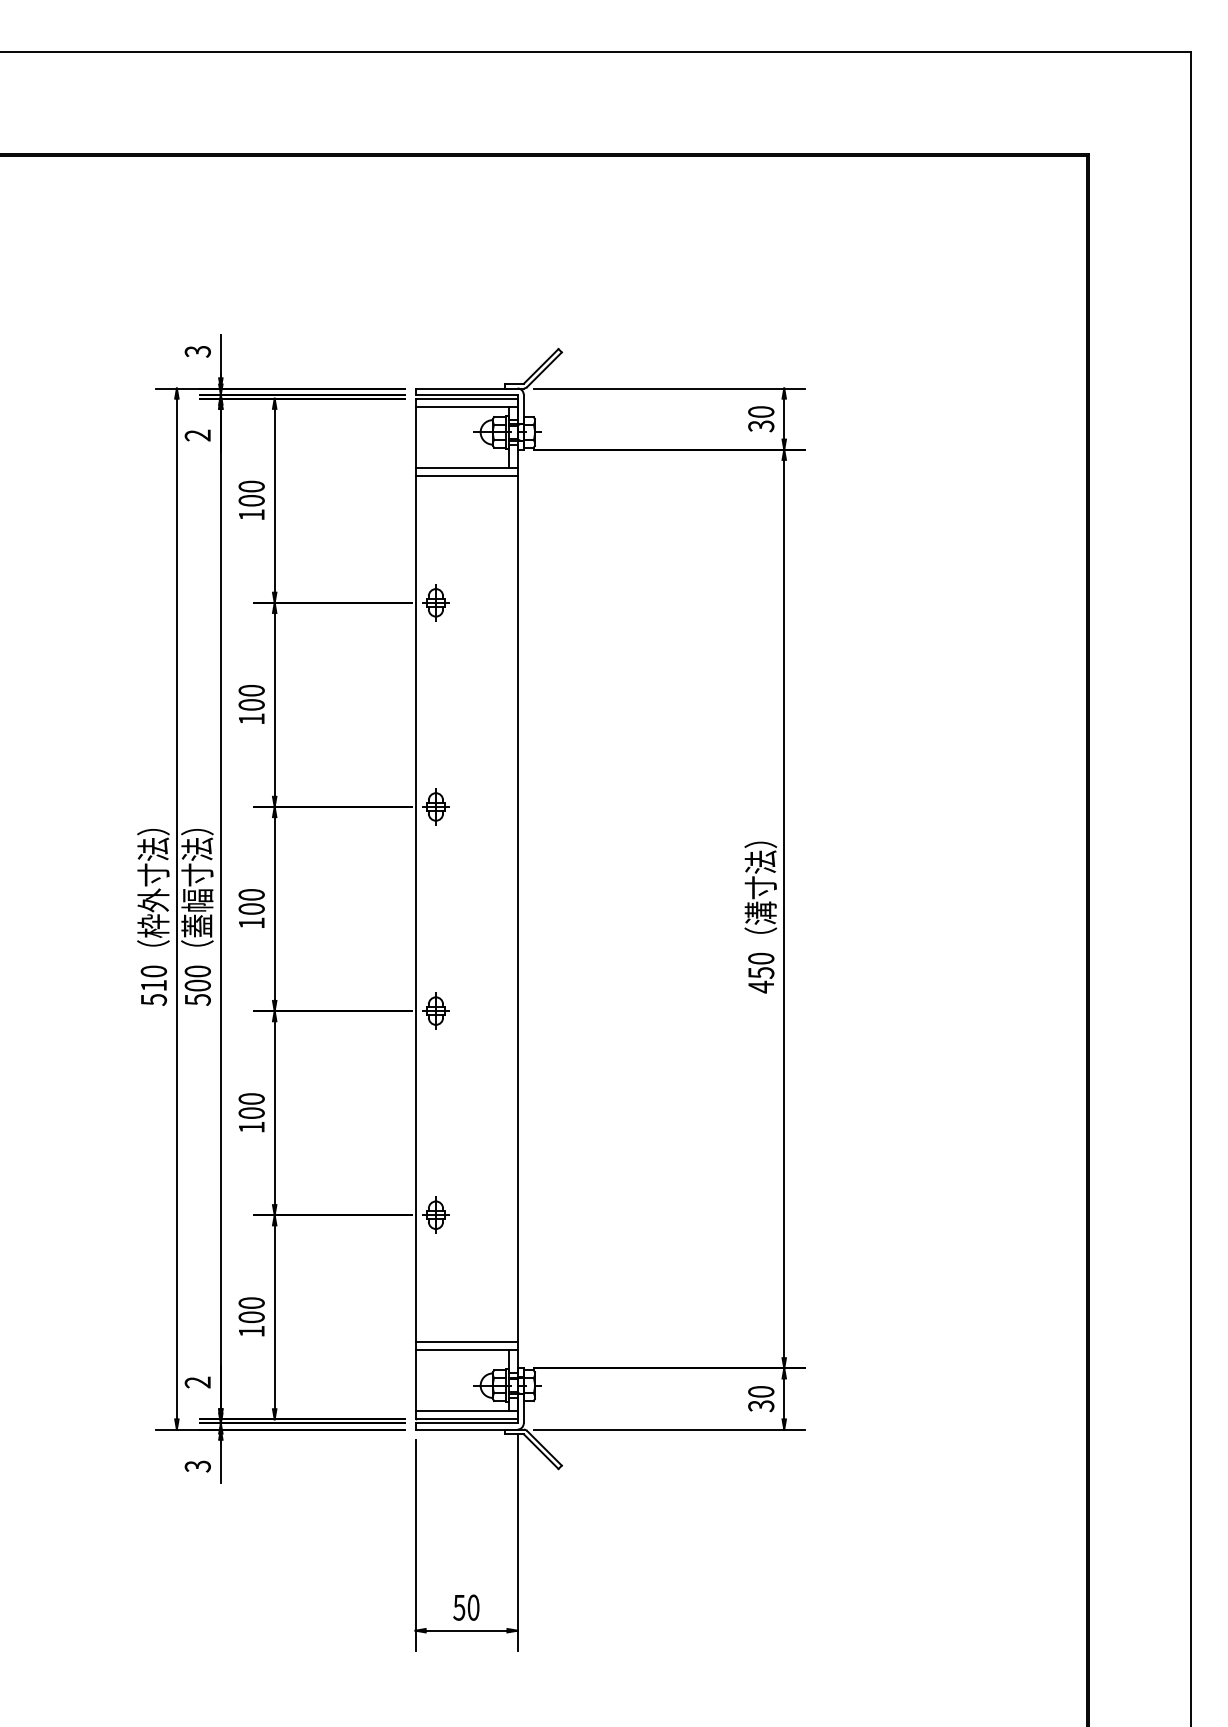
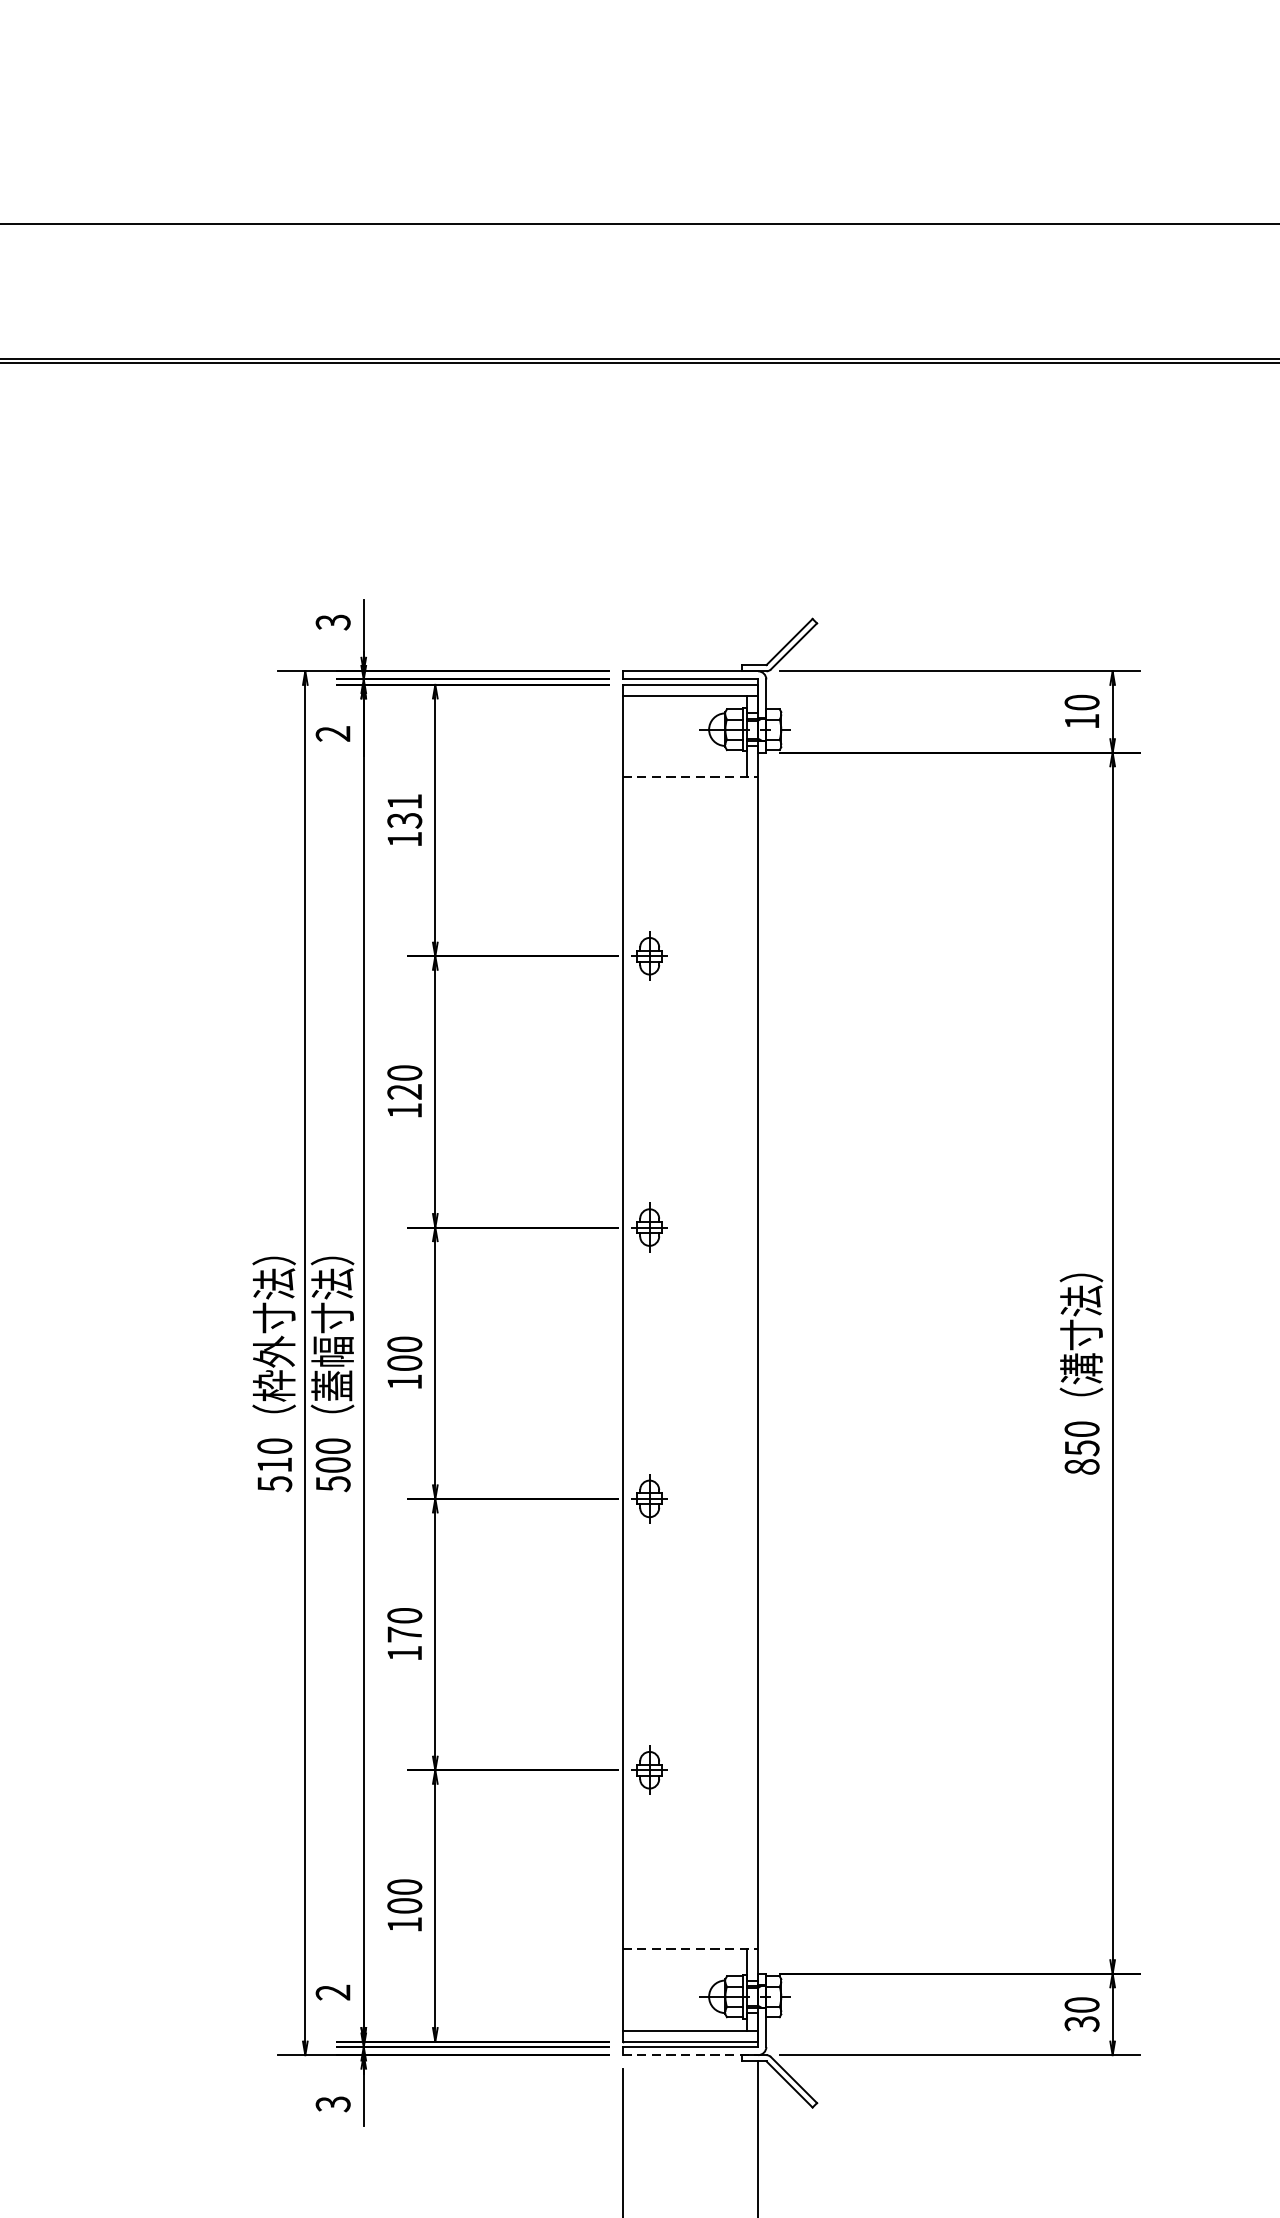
text: (761, 426) -> (1082, 721), 30 -> 10
line: (467, 468) -> (691, 777), solid -> dashed
line: (466, 476) -> (690, 788), removed
text: (251, 493) -> (404, 810), 100 -> 131
text: (251, 704) -> (404, 1091), 100 -> 120
text: (761, 986) -> (1082, 1466), 450 -> 850
text: (251, 1112) -> (404, 1633), 100 -> 170
line: (466, 1341) -> (690, 1938), removed
line: (467, 1349) -> (691, 1948), solid -> dashed
line: (467, 1429) -> (691, 2055), solid -> dashed

